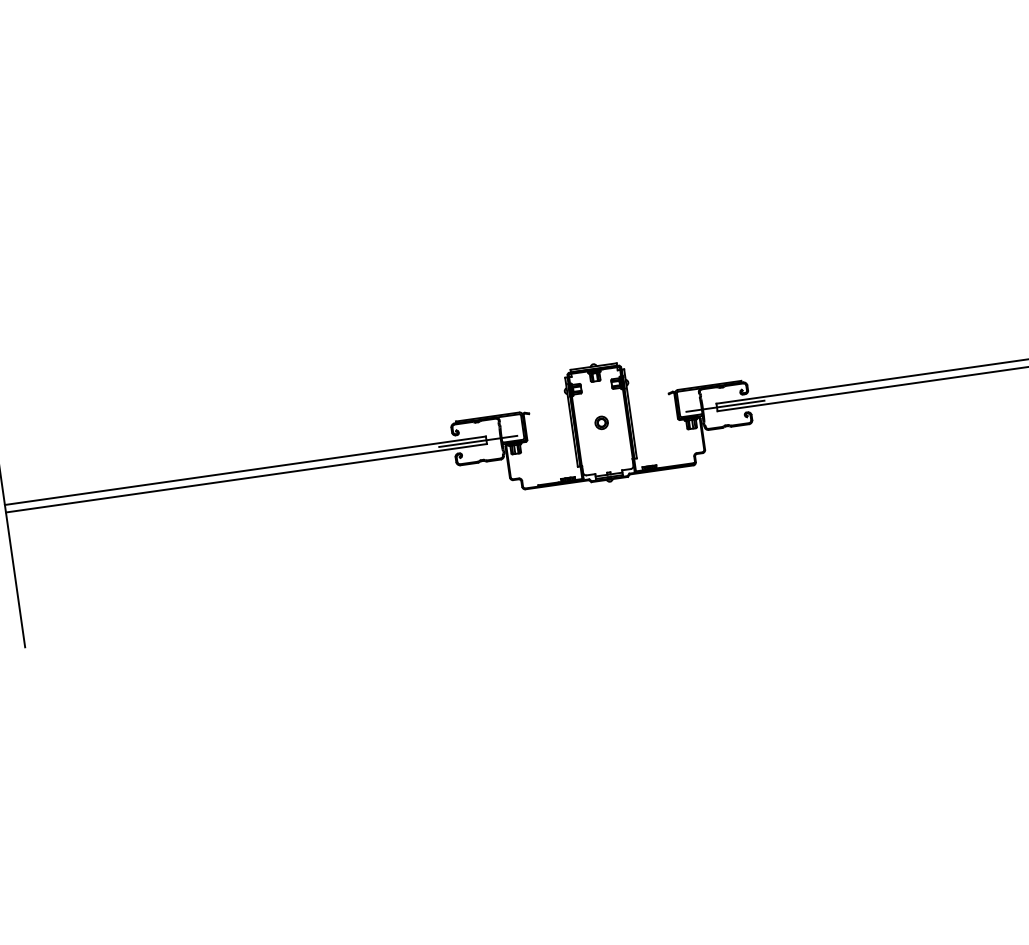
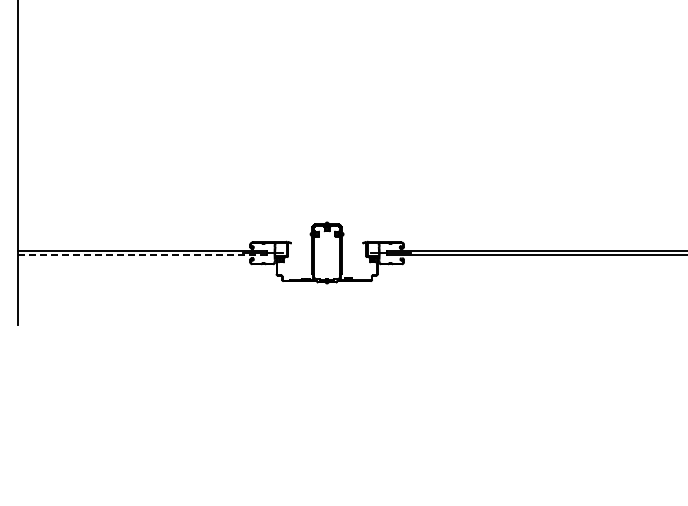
part: (602, 421) -> (327, 252), removed
line: (246, 478) -> (142, 255), solid -> dashed

